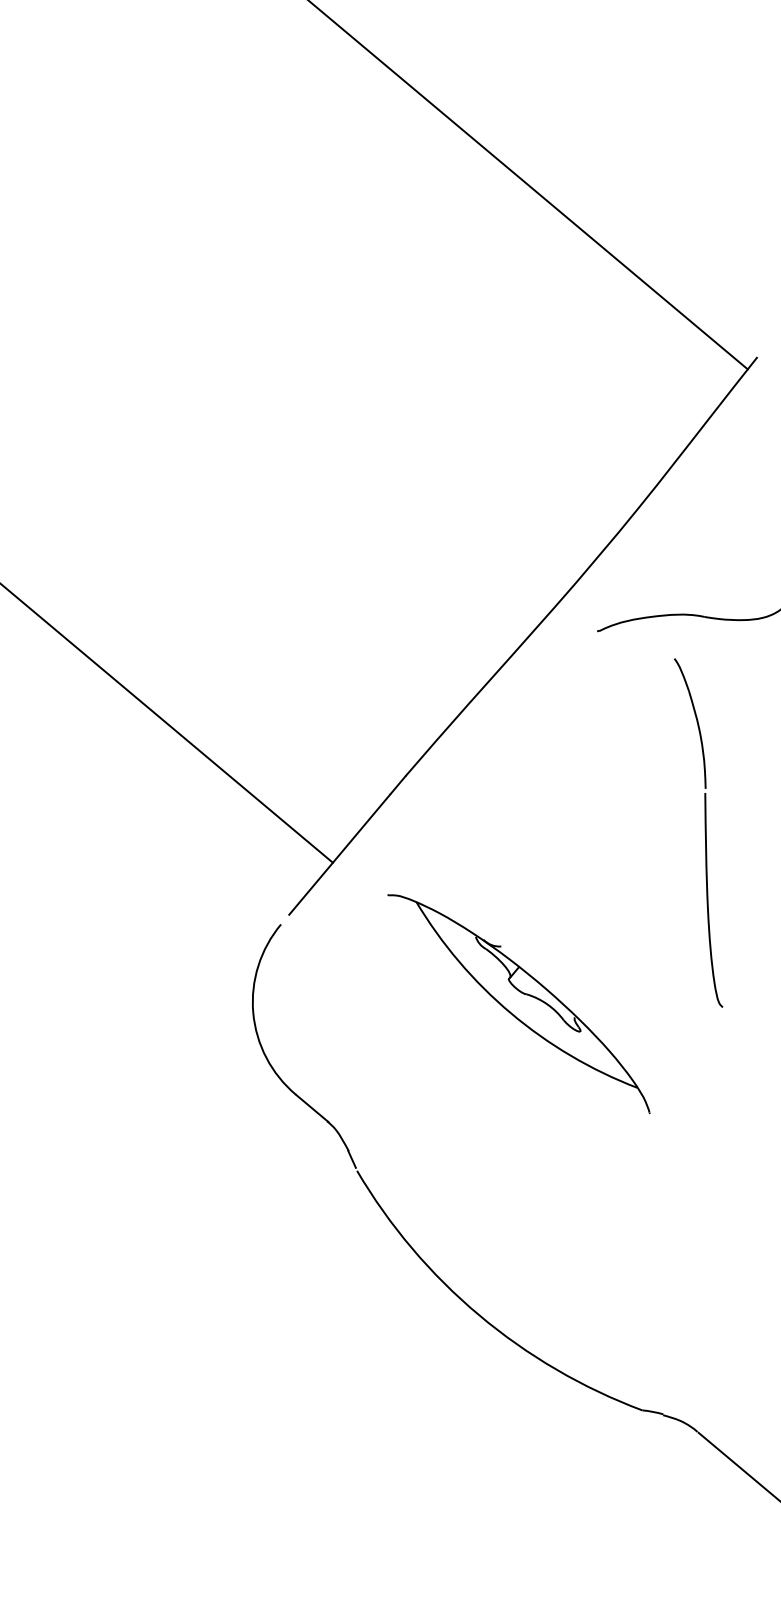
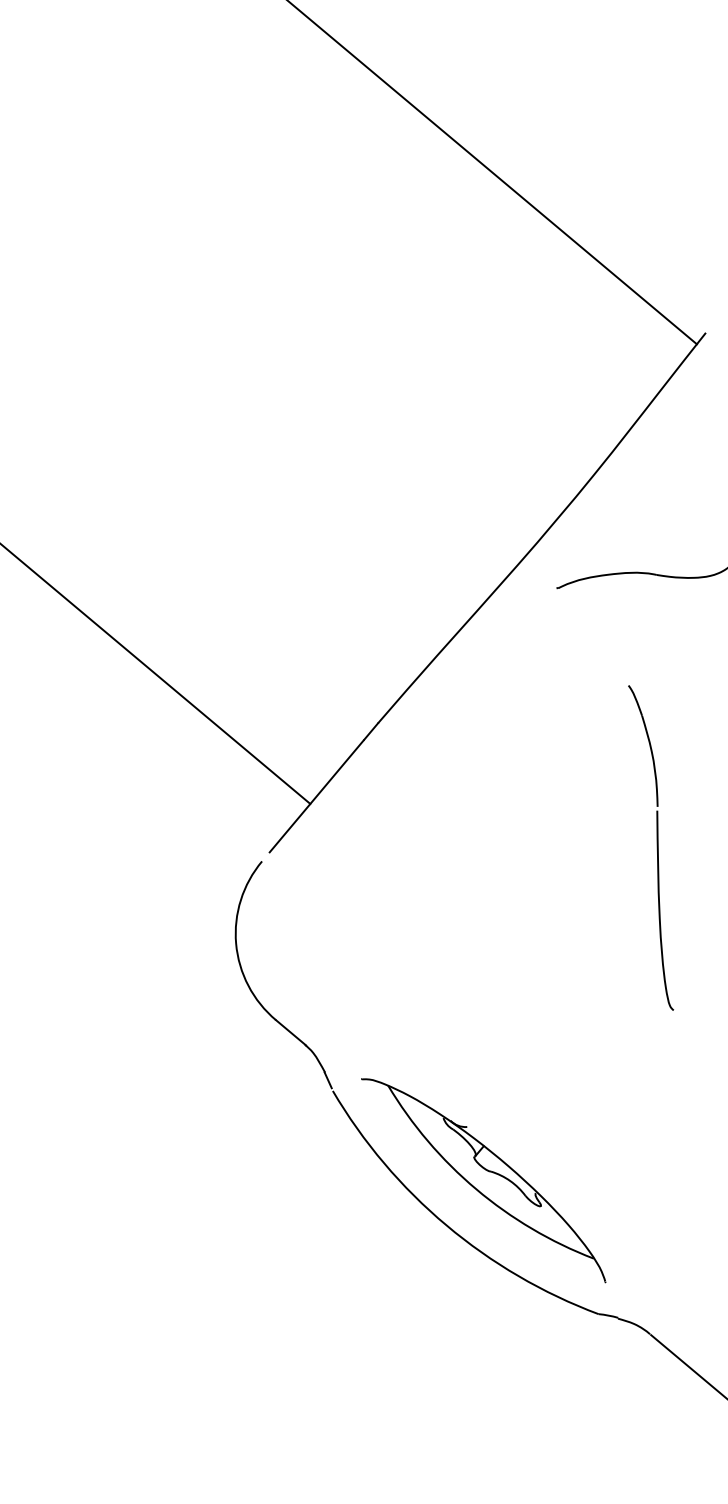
part: (698, 832) -> (650, 847), moved
part: (518, 1004) -> (483, 1181), moved

